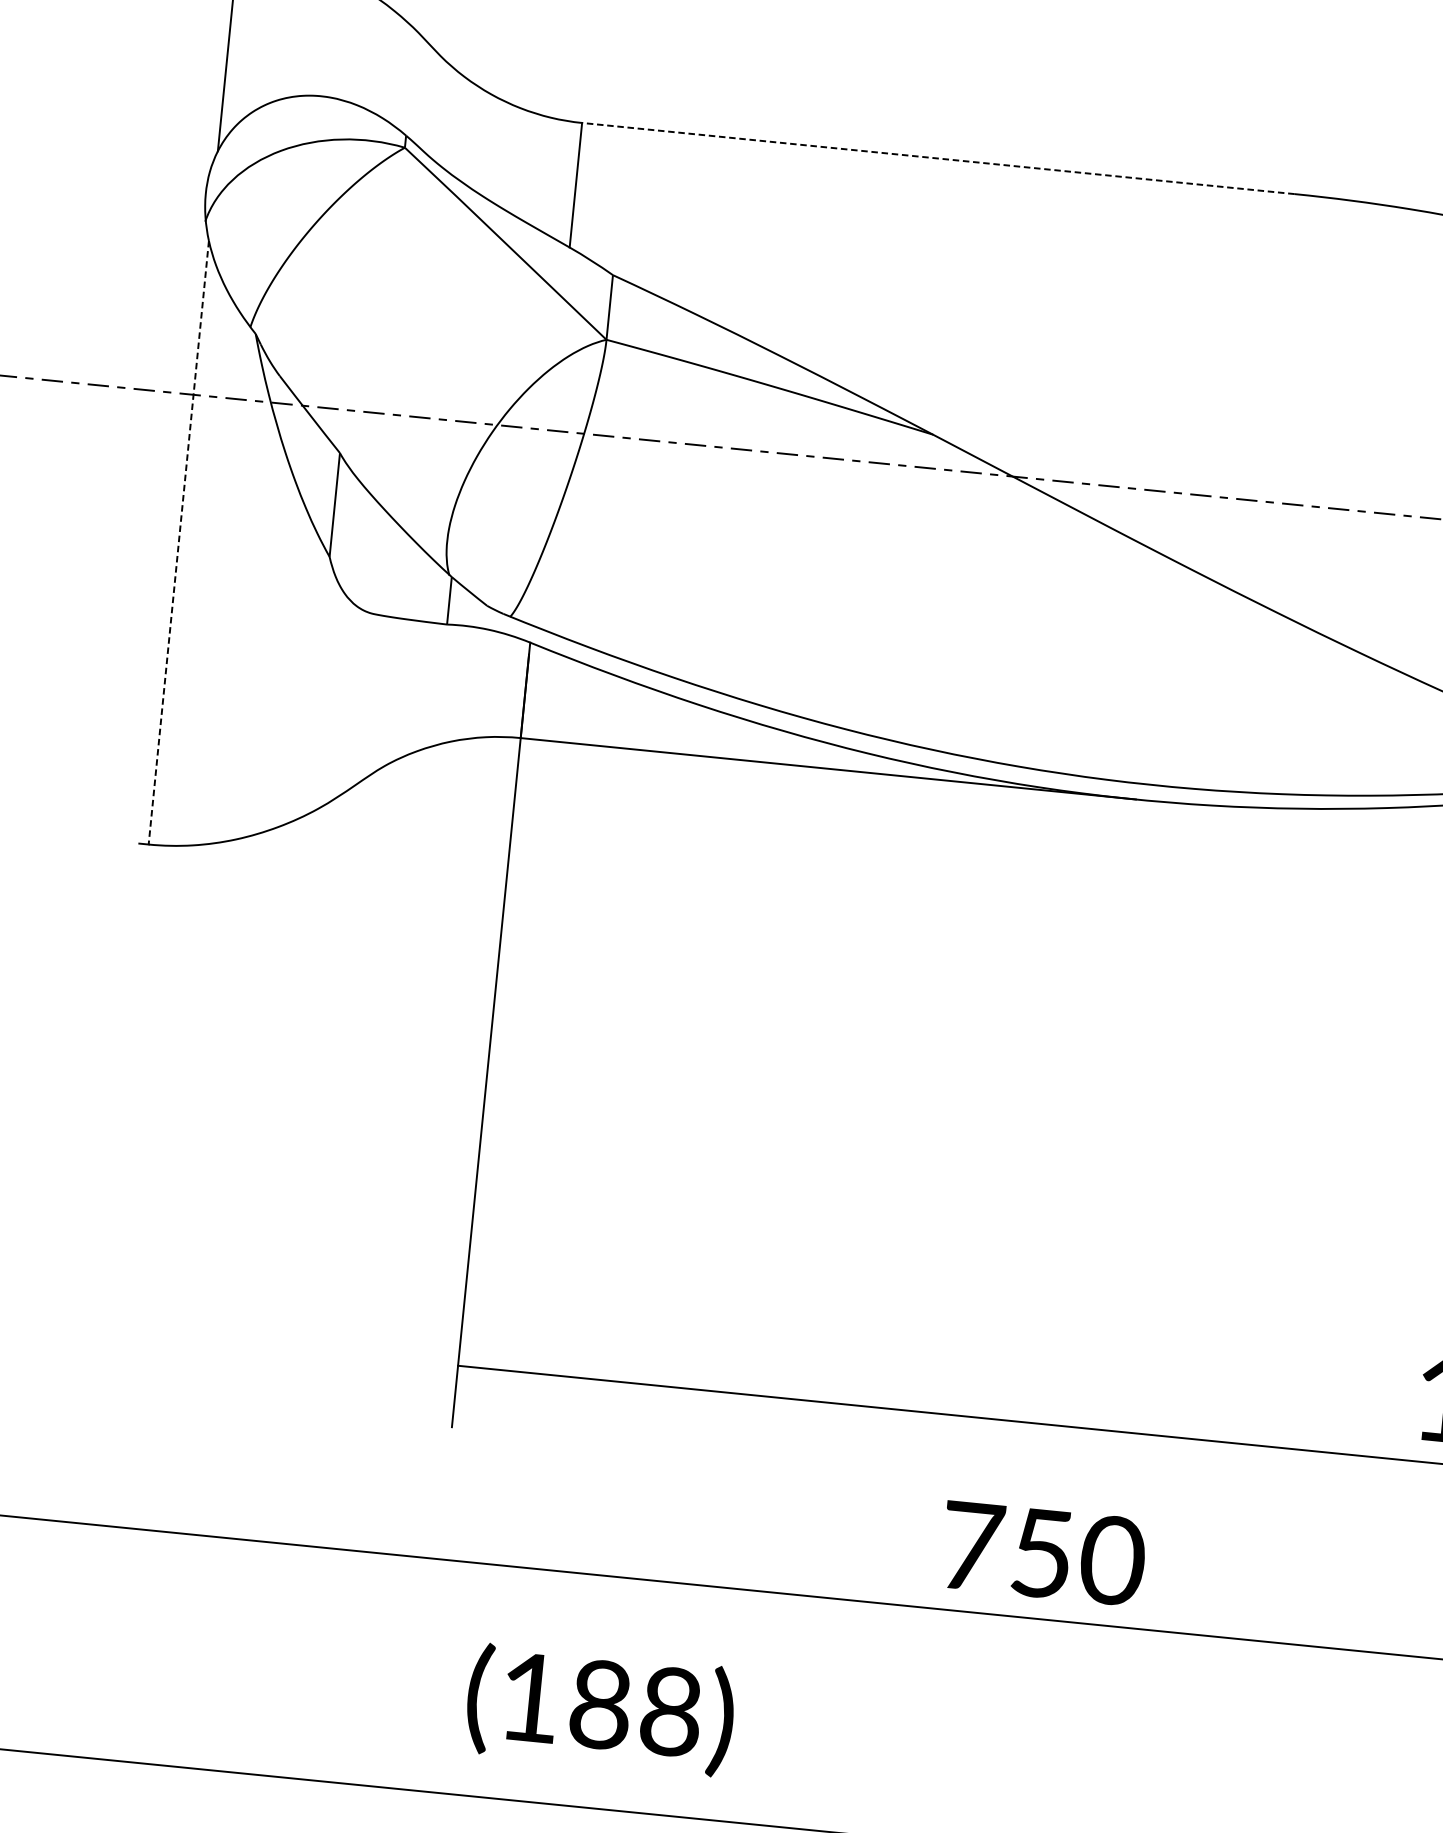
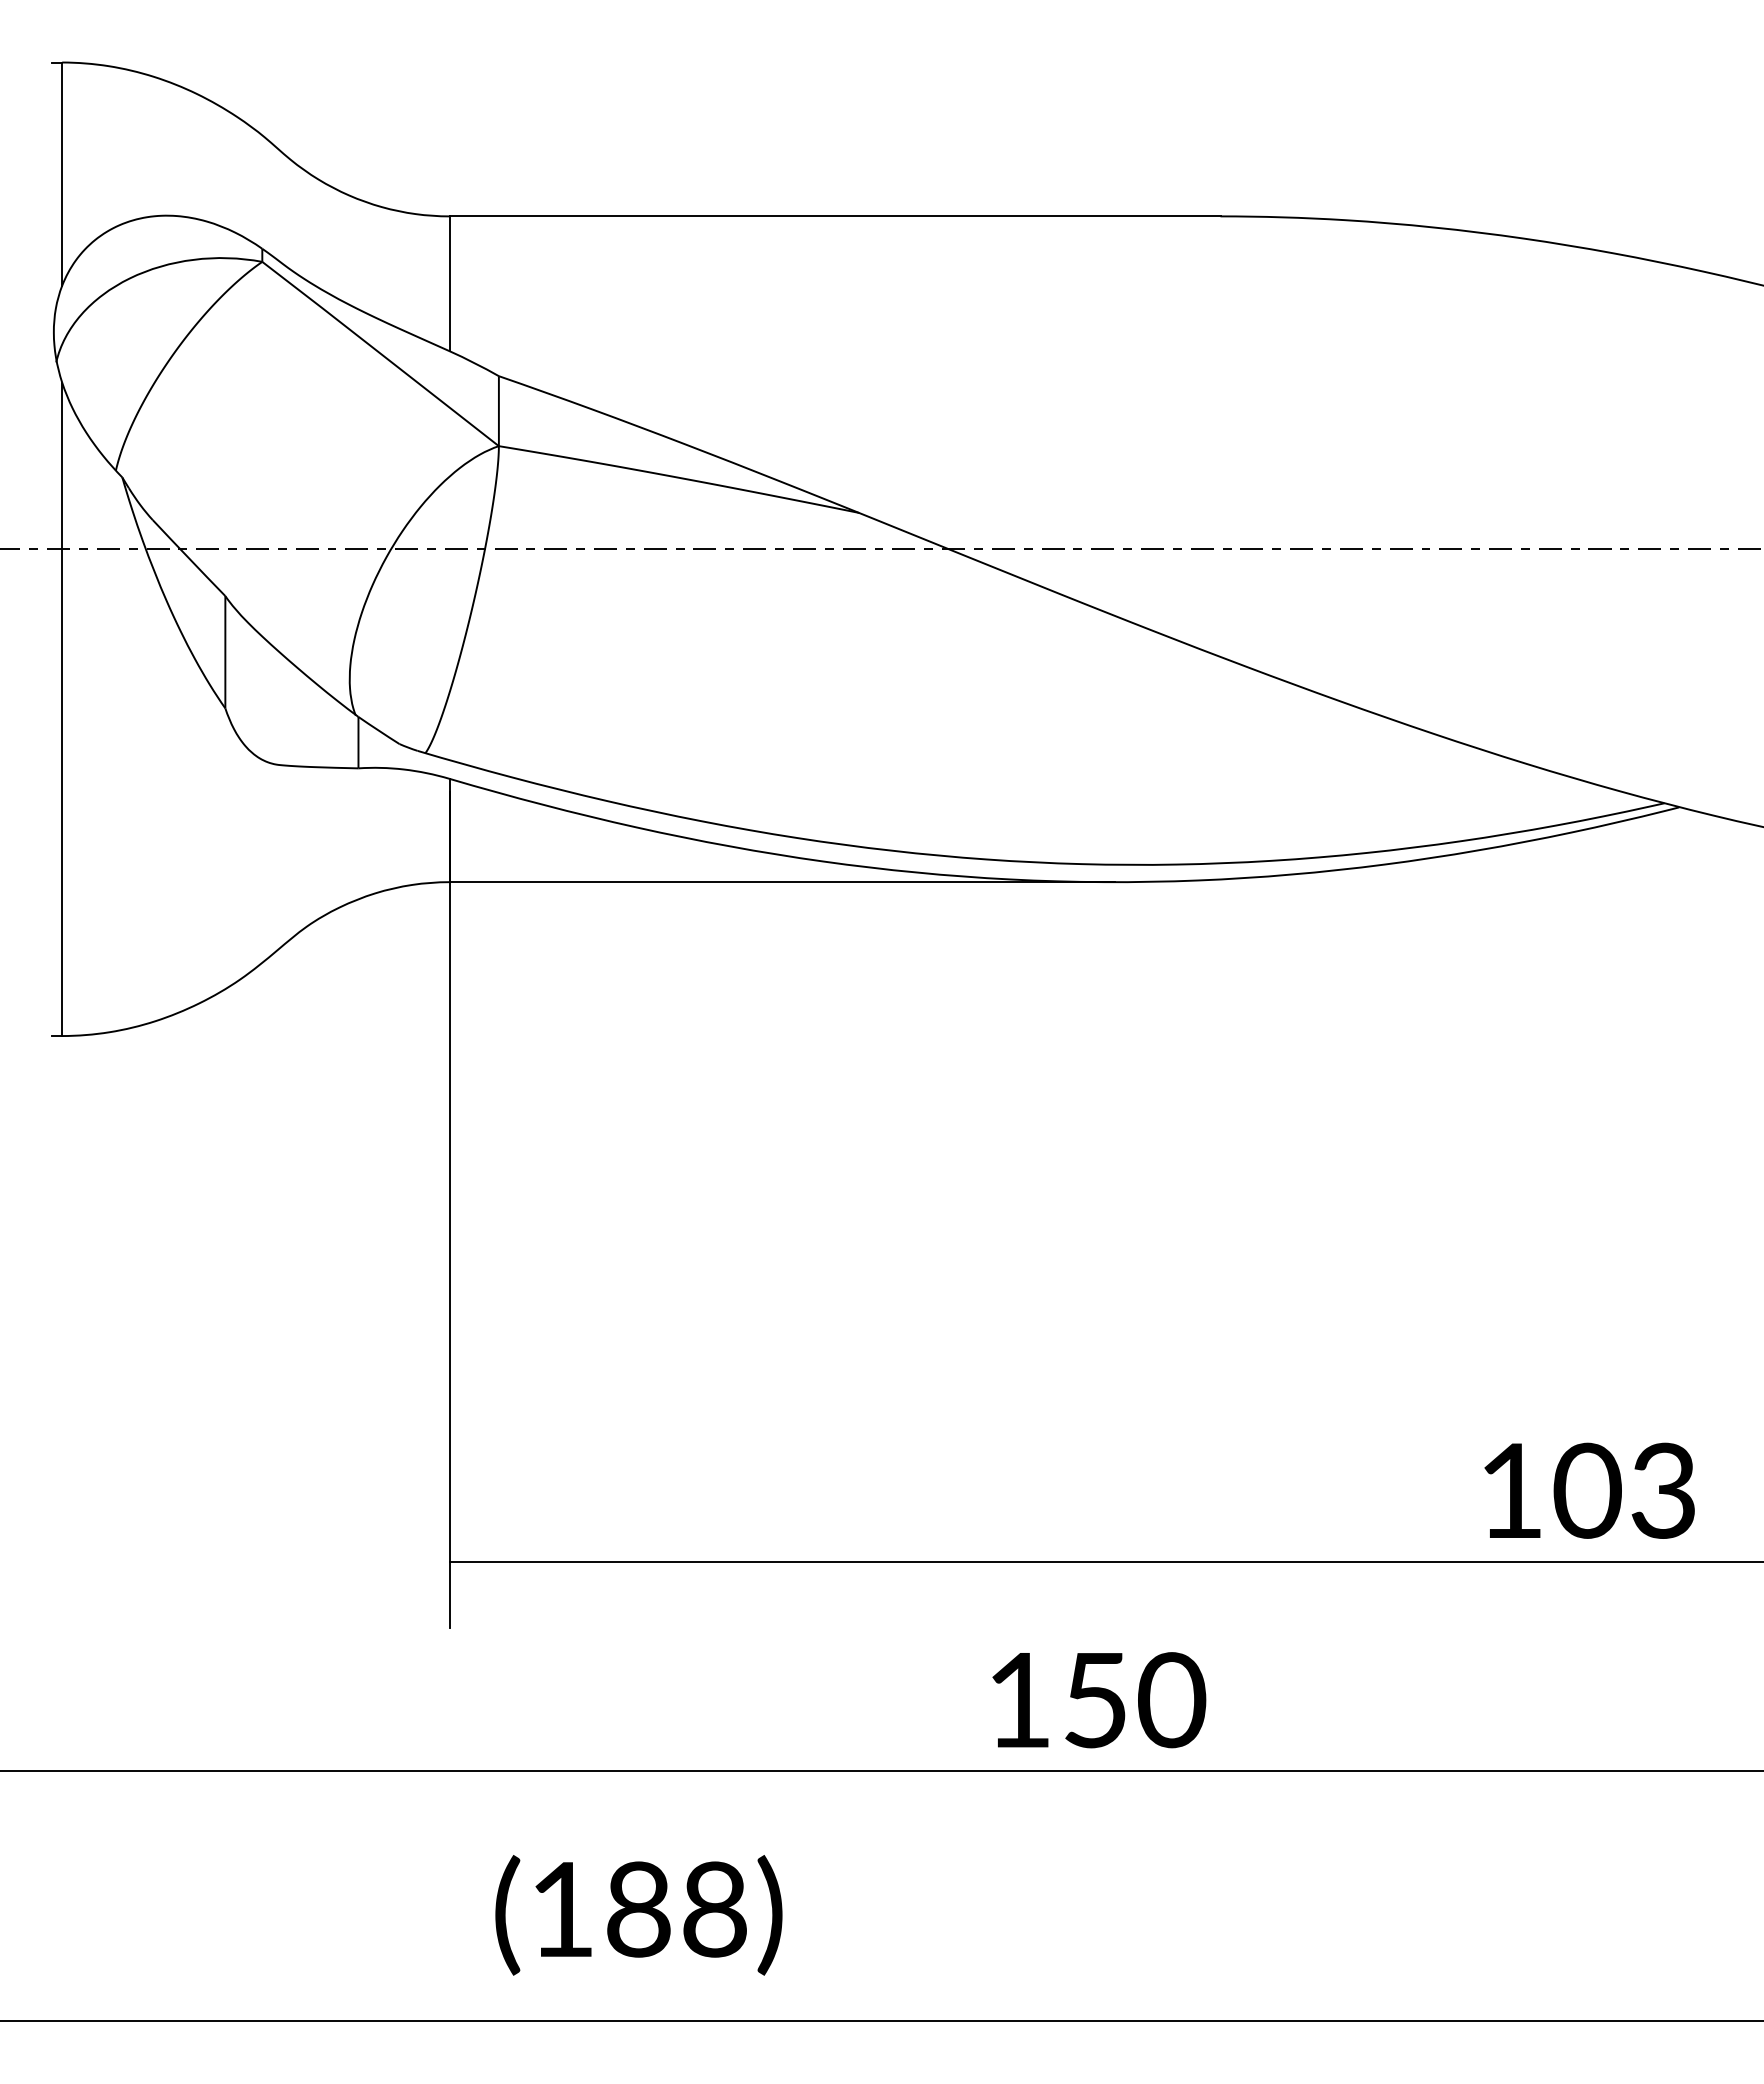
line: (938, 158) -> (835, 216), dashed -> solid
line: (179, 542) -> (62, 709), dashed -> solid
text: (972, 1546) -> (1020, 1700), 750 -> 150

